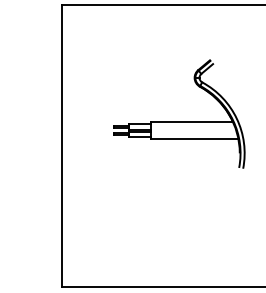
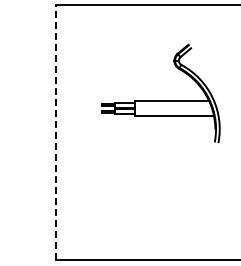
part: (179, 121) -> (160, 100), moved
line: (62, 145) -> (56, 132), solid -> dashed

